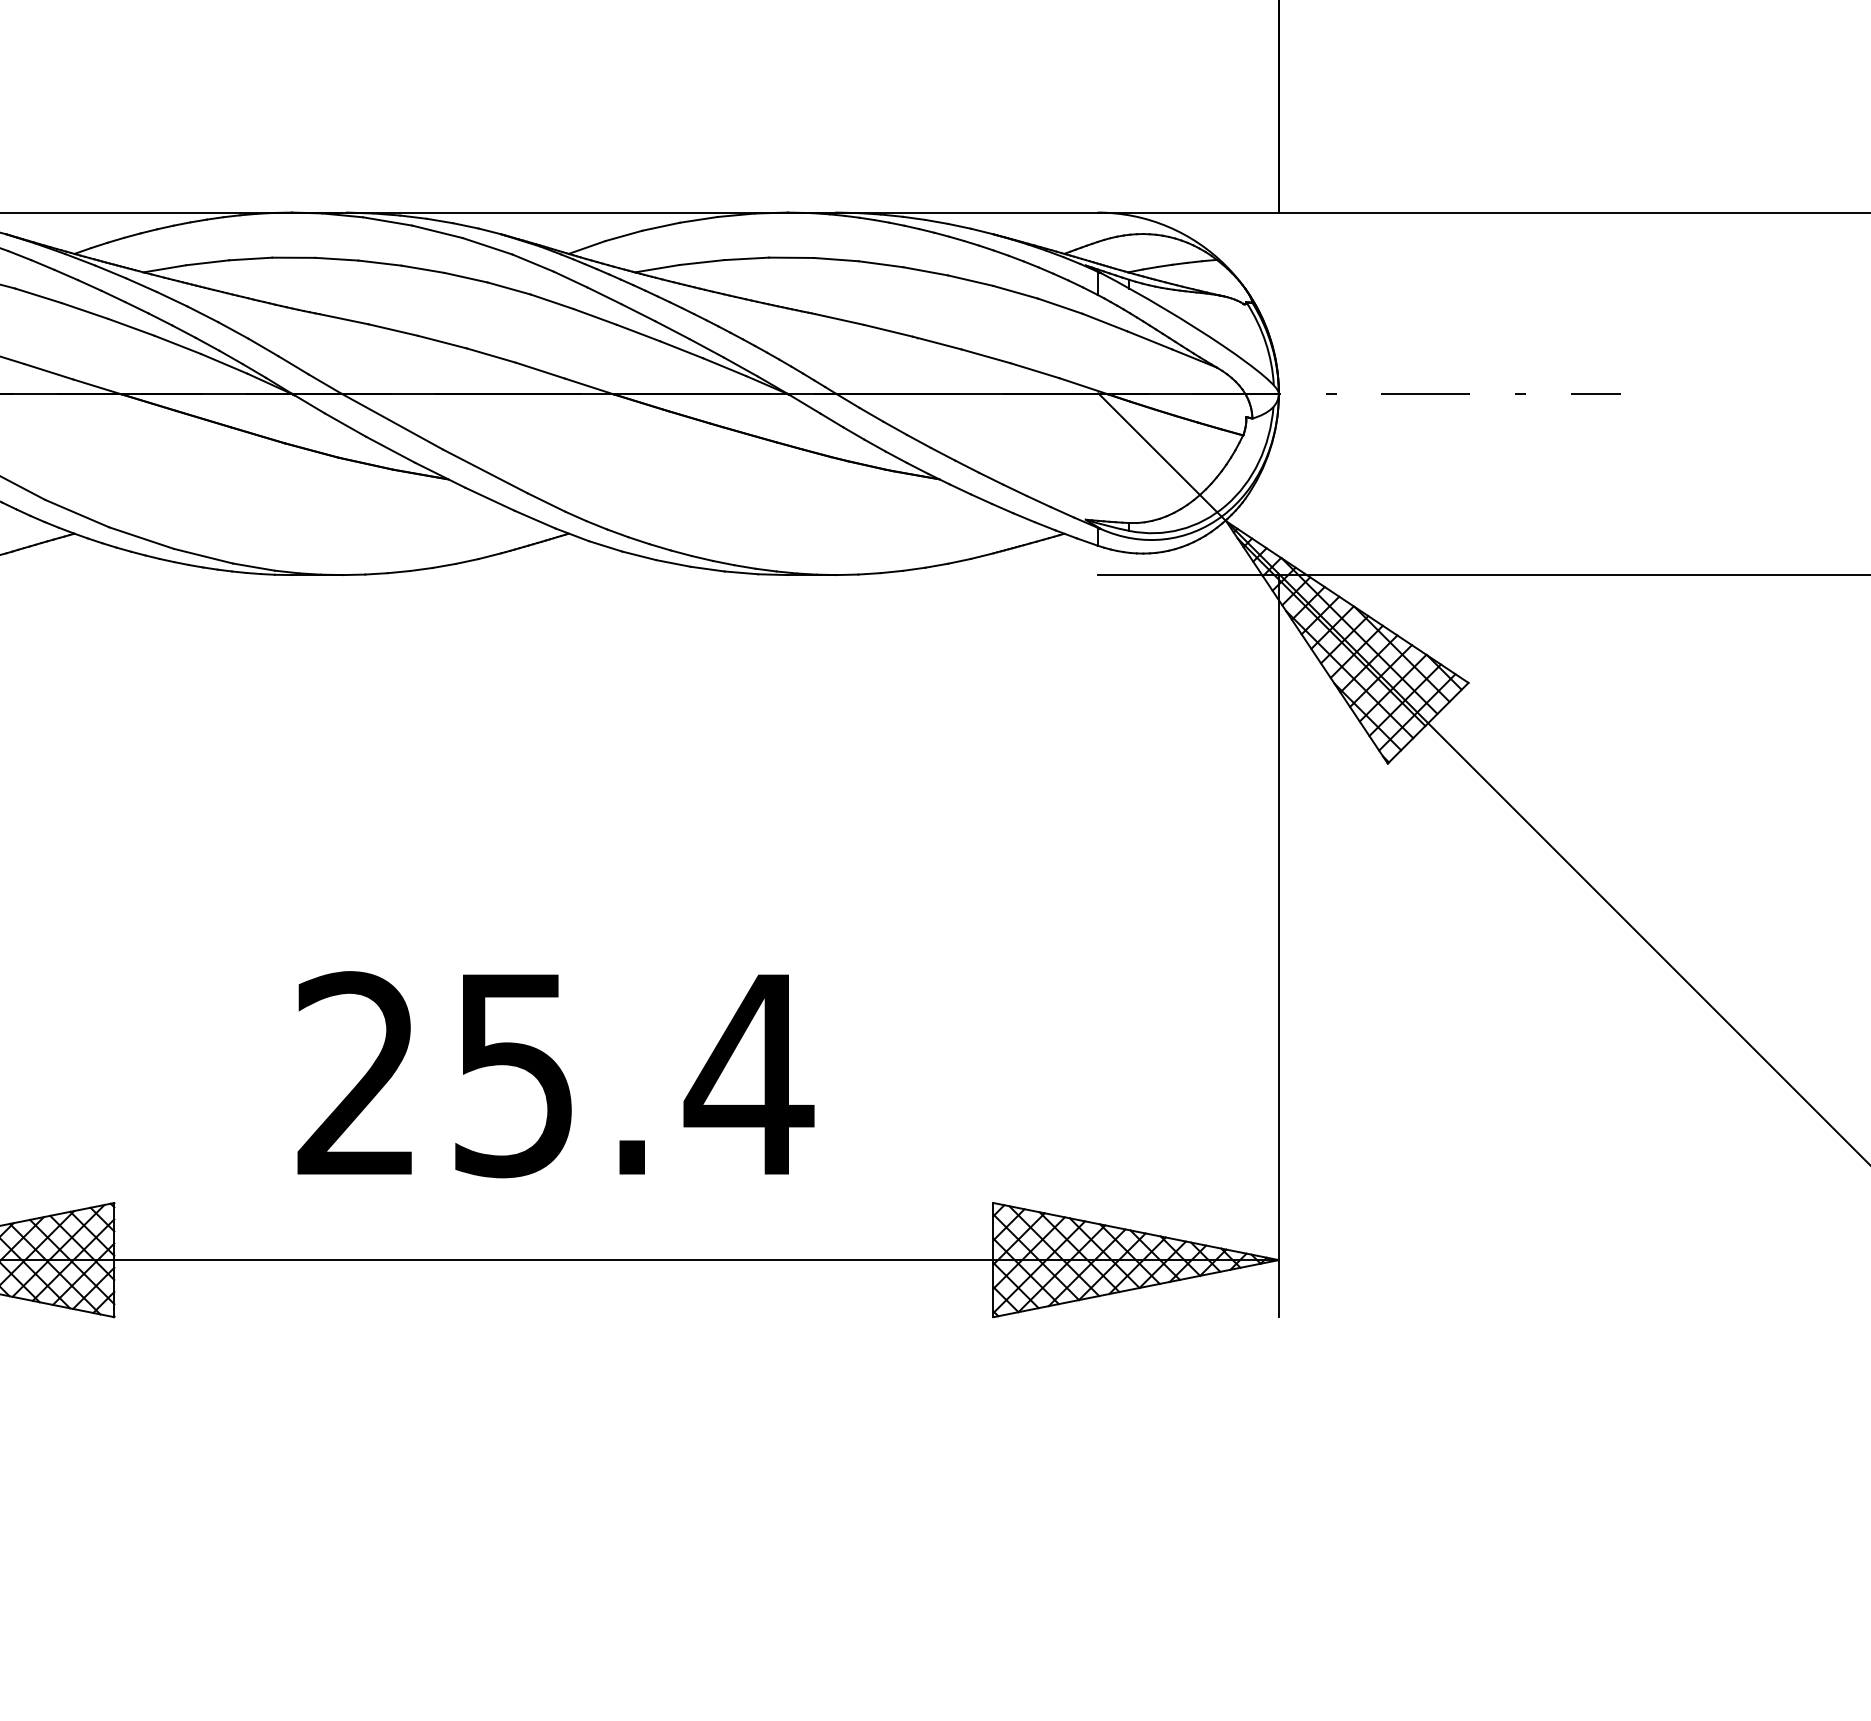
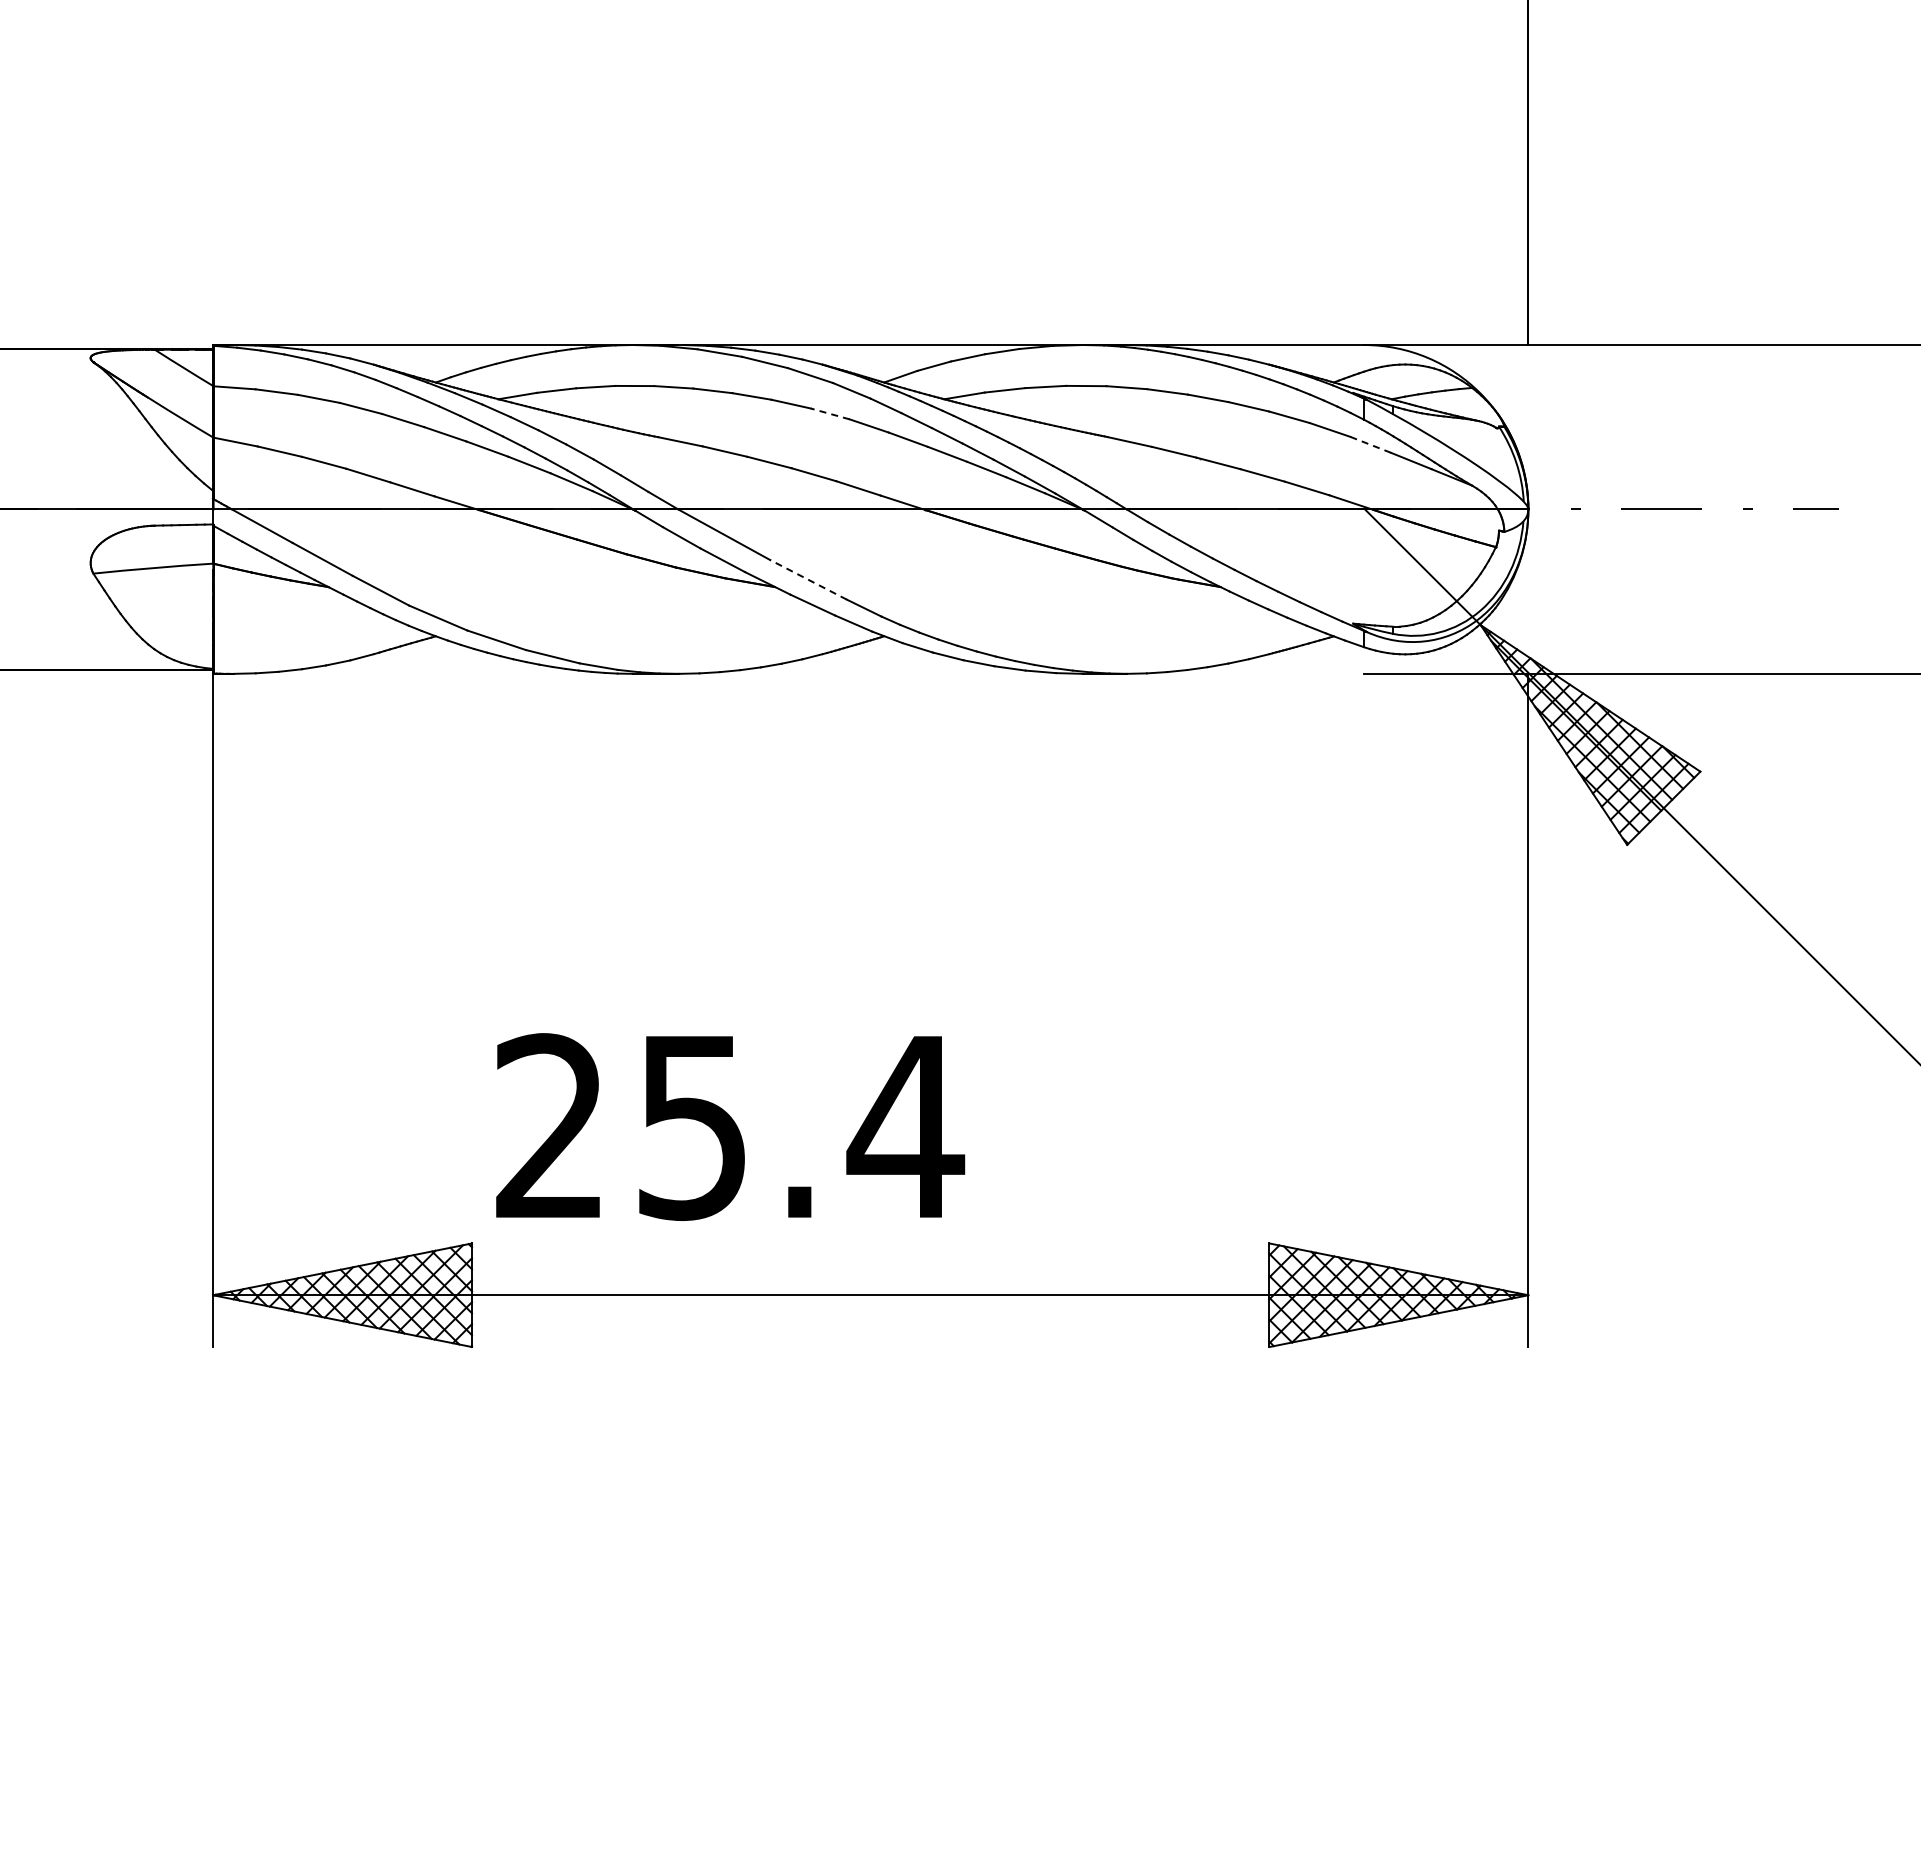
line: (508, 288) -> (829, 413), solid -> dashed
line: (1104, 322) -> (1370, 444), solid -> dashed
line: (485, 471) -> (808, 579), solid -> dashed
text: (555, 1074) -> (730, 1126), moved

